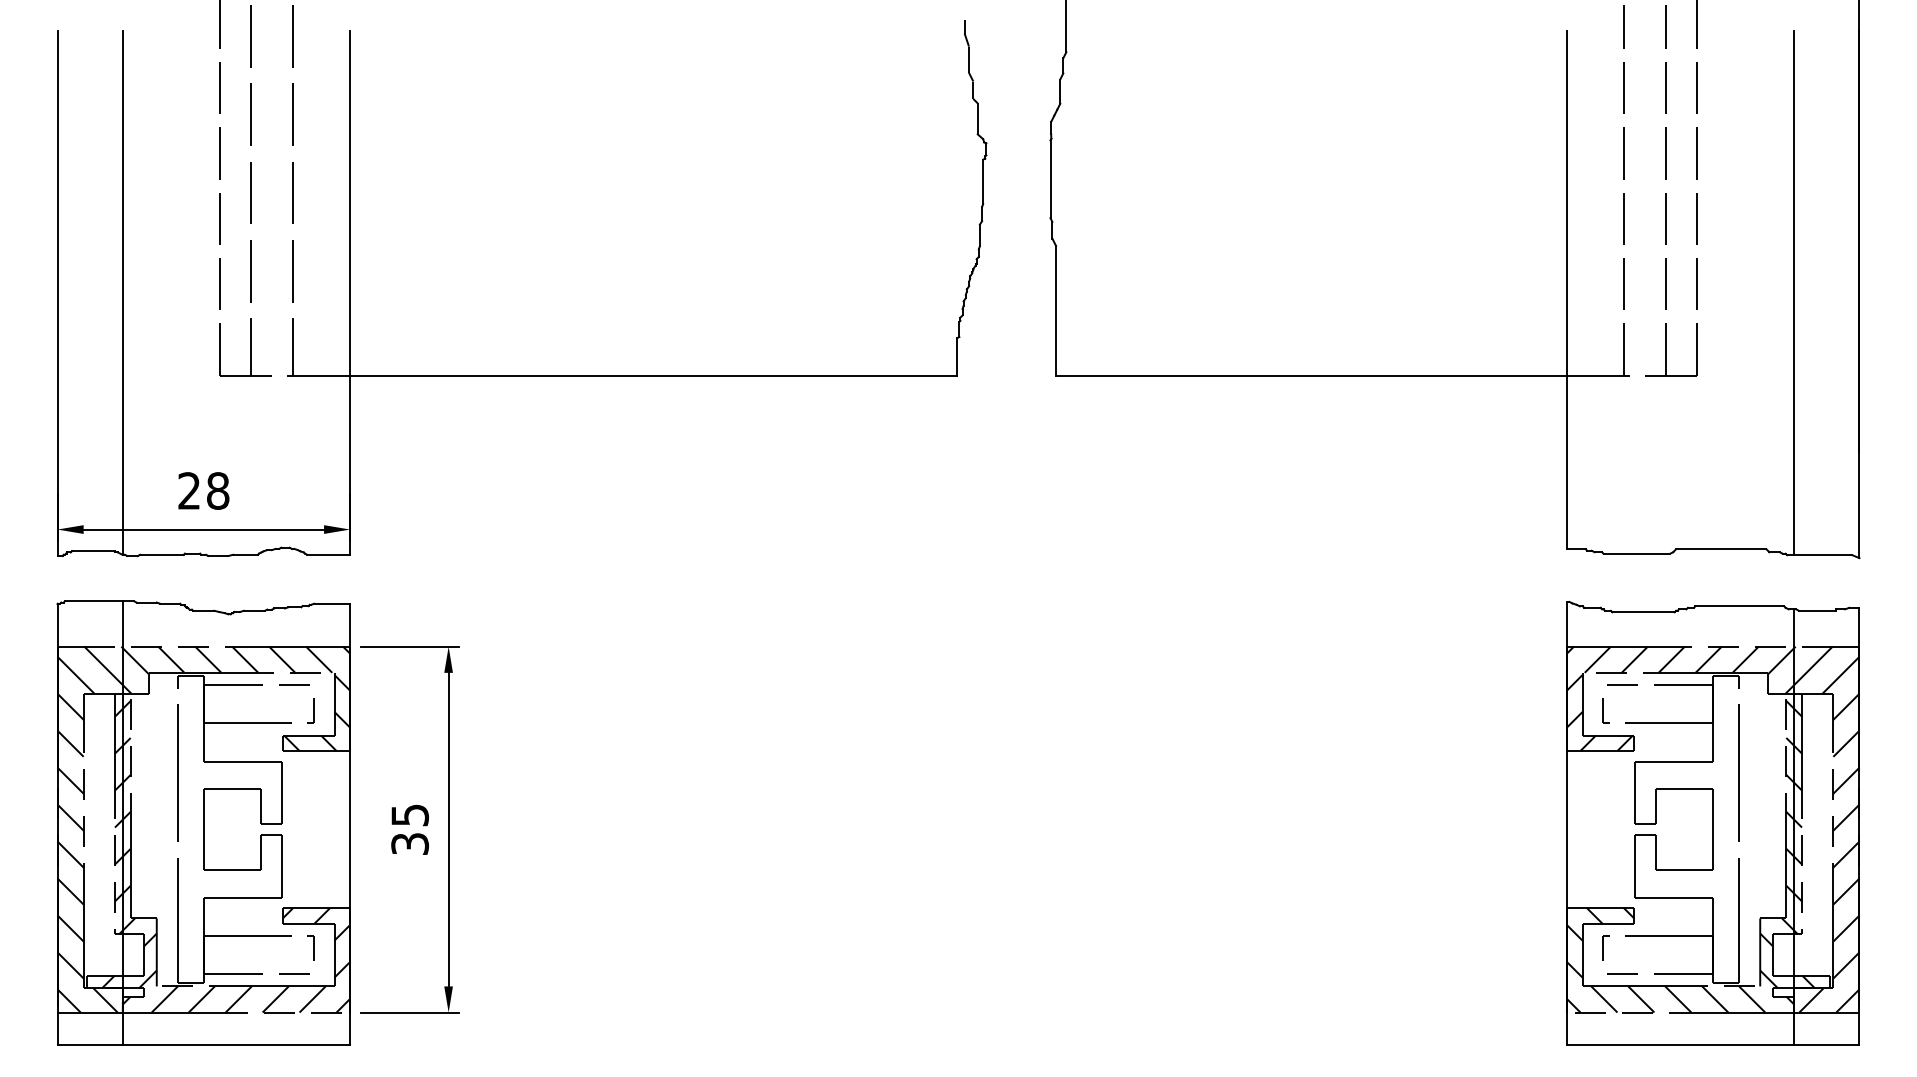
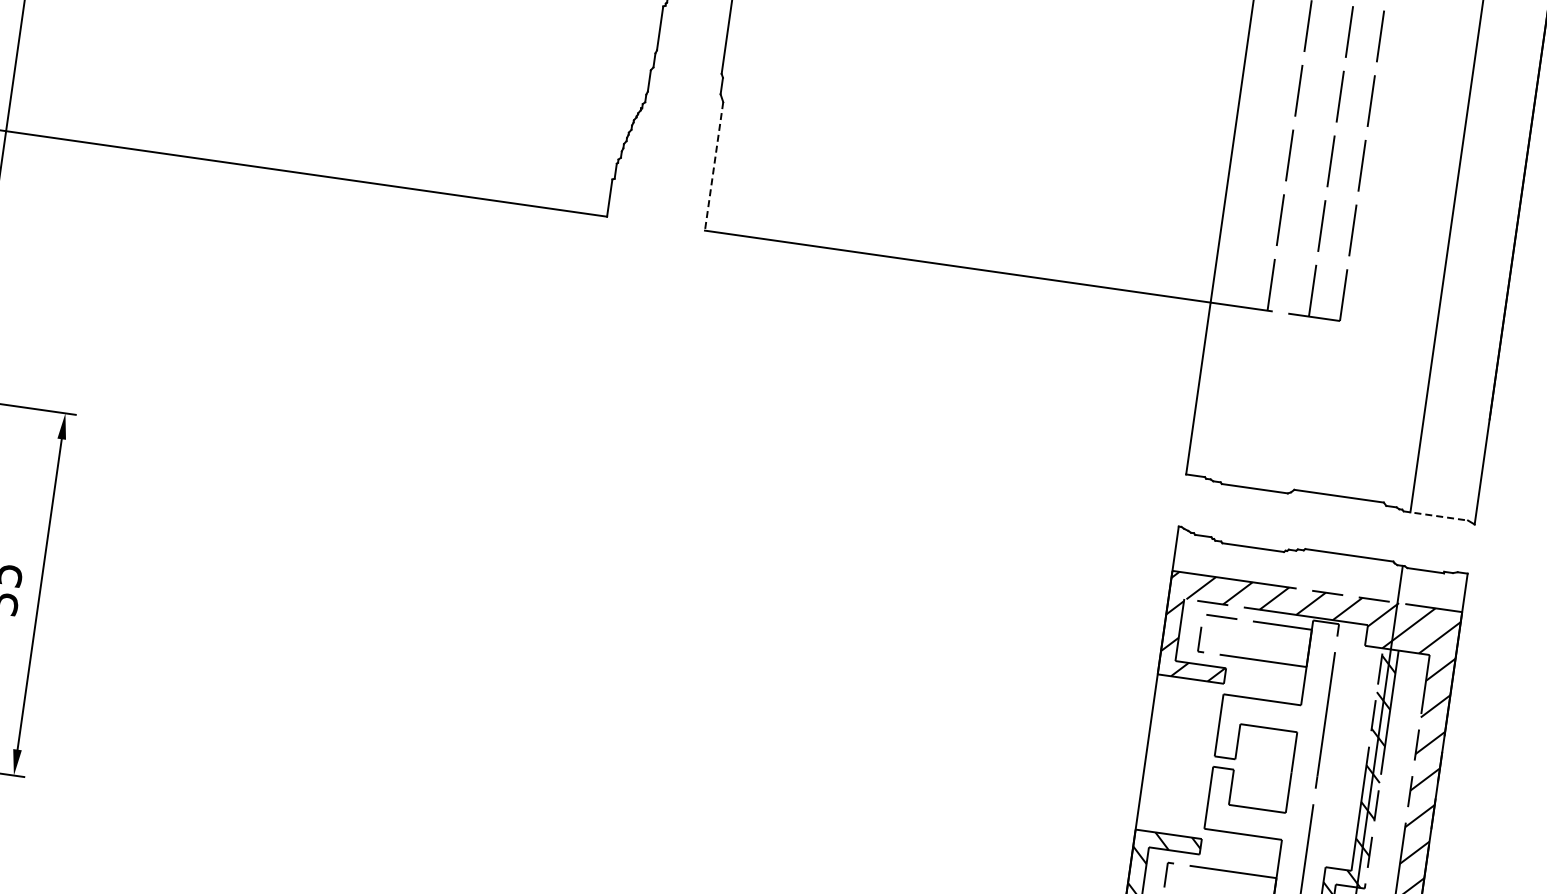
line: (1056, 310) -> (714, 166), solid -> dashed
line: (1819, 555) -> (1435, 516), solid -> dashed

